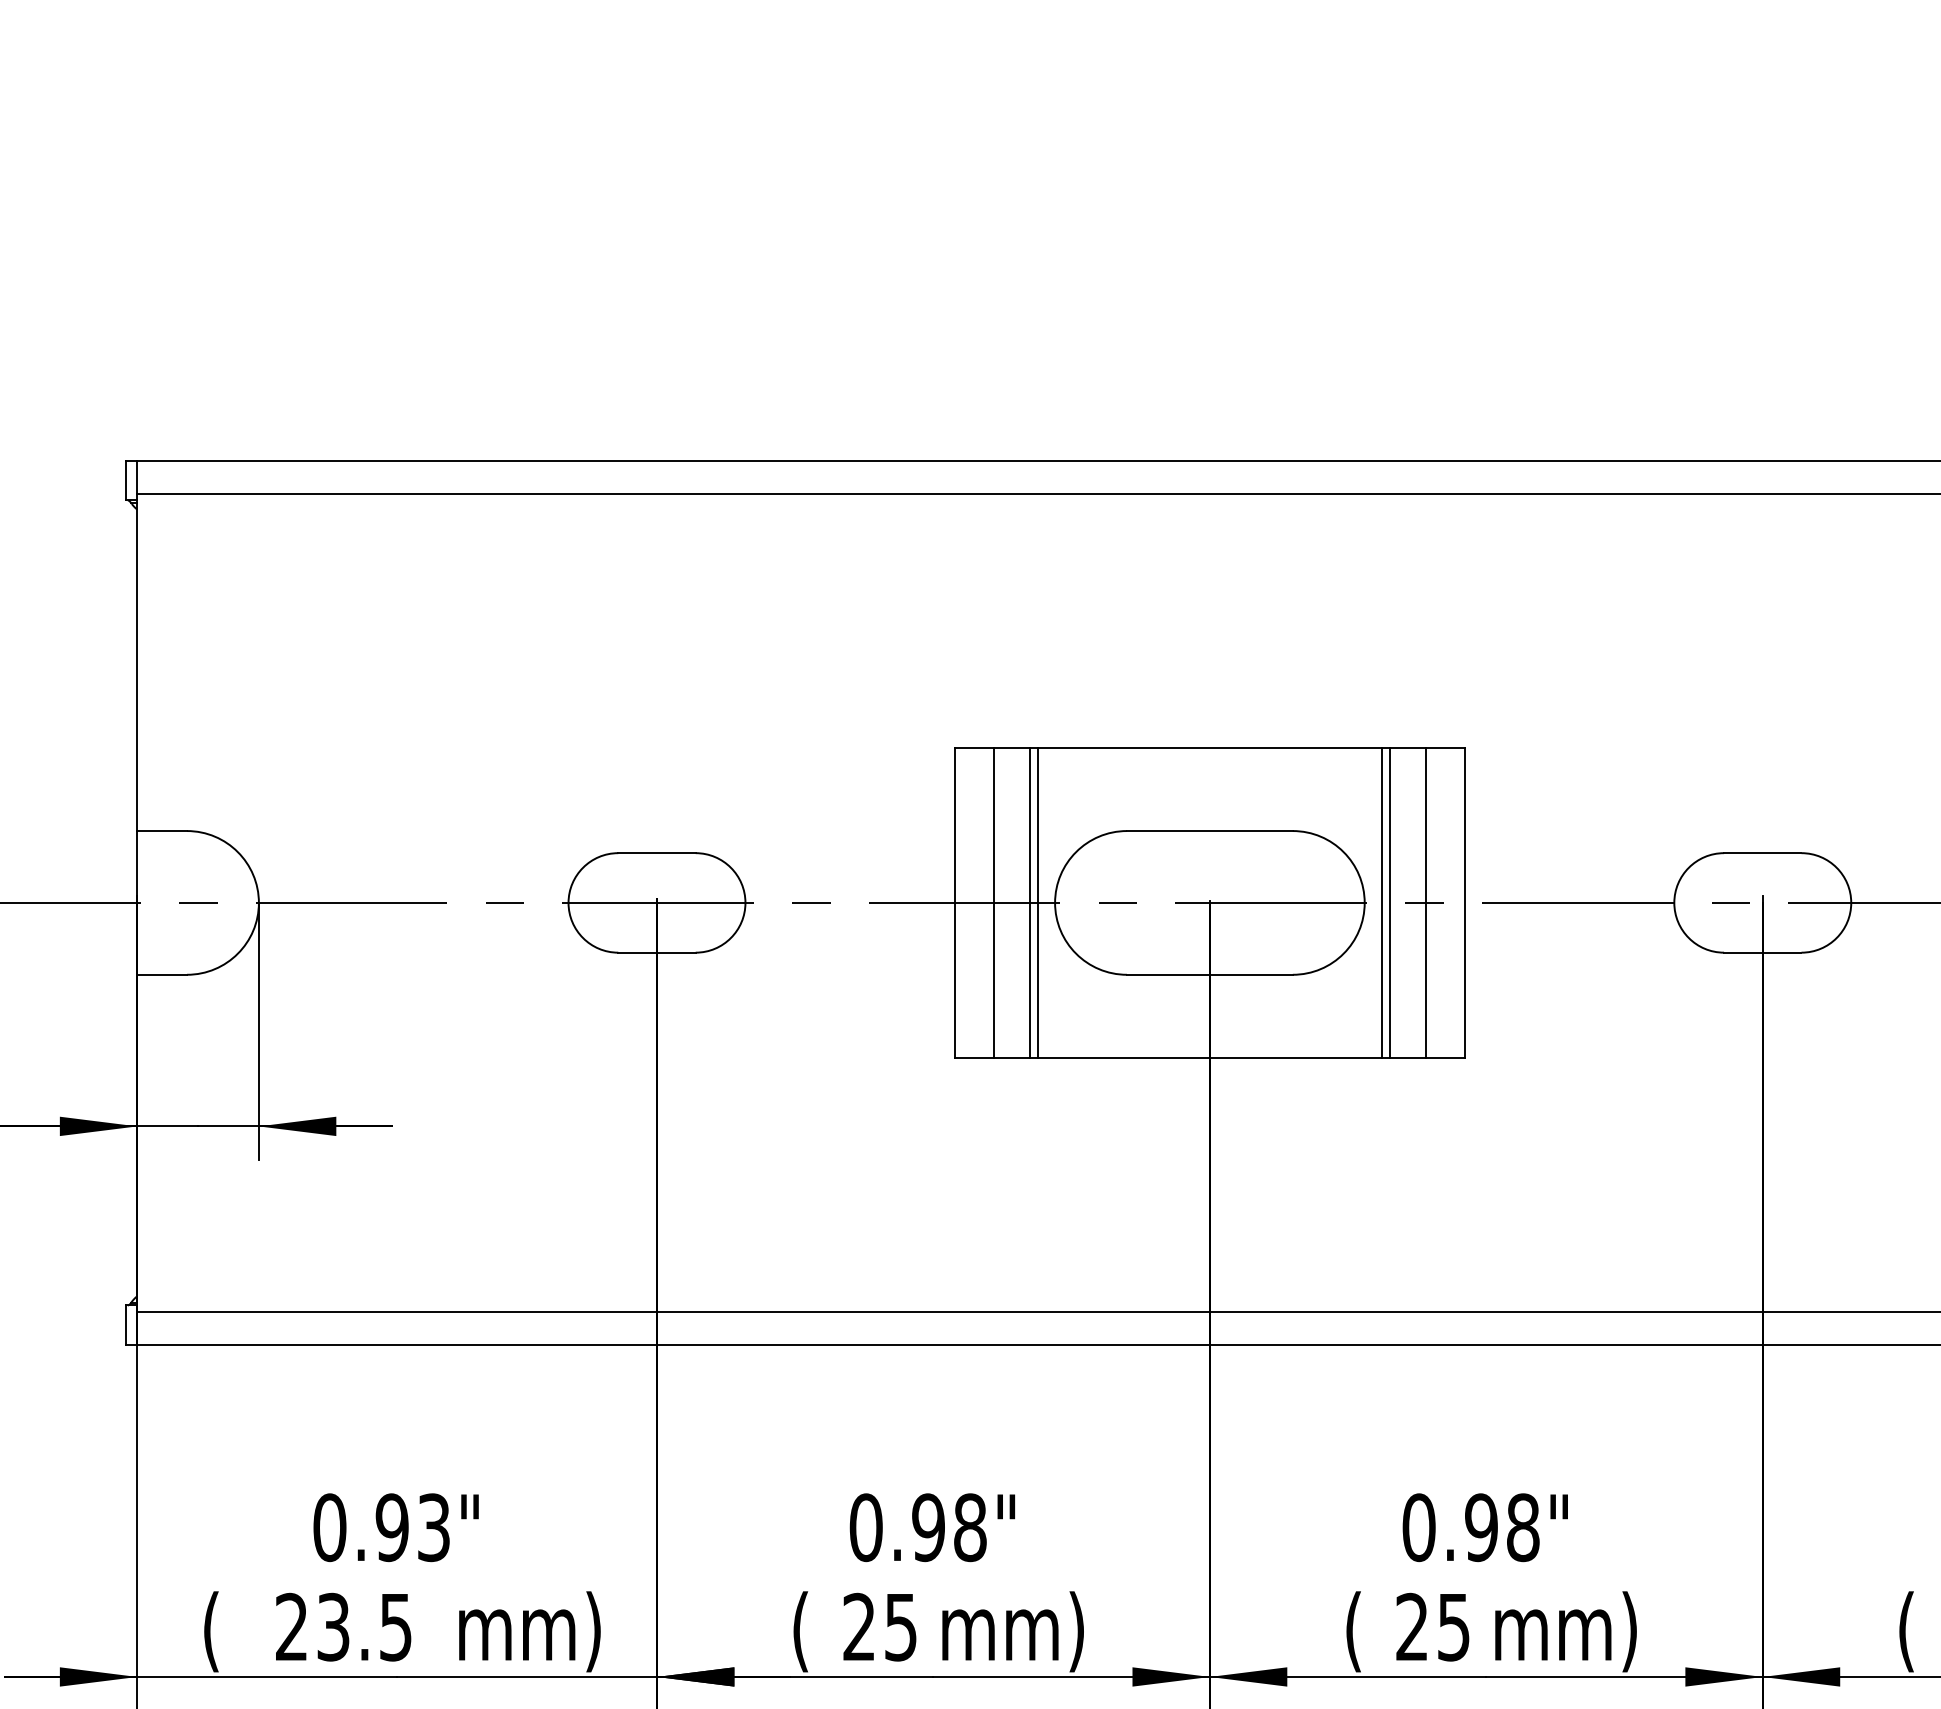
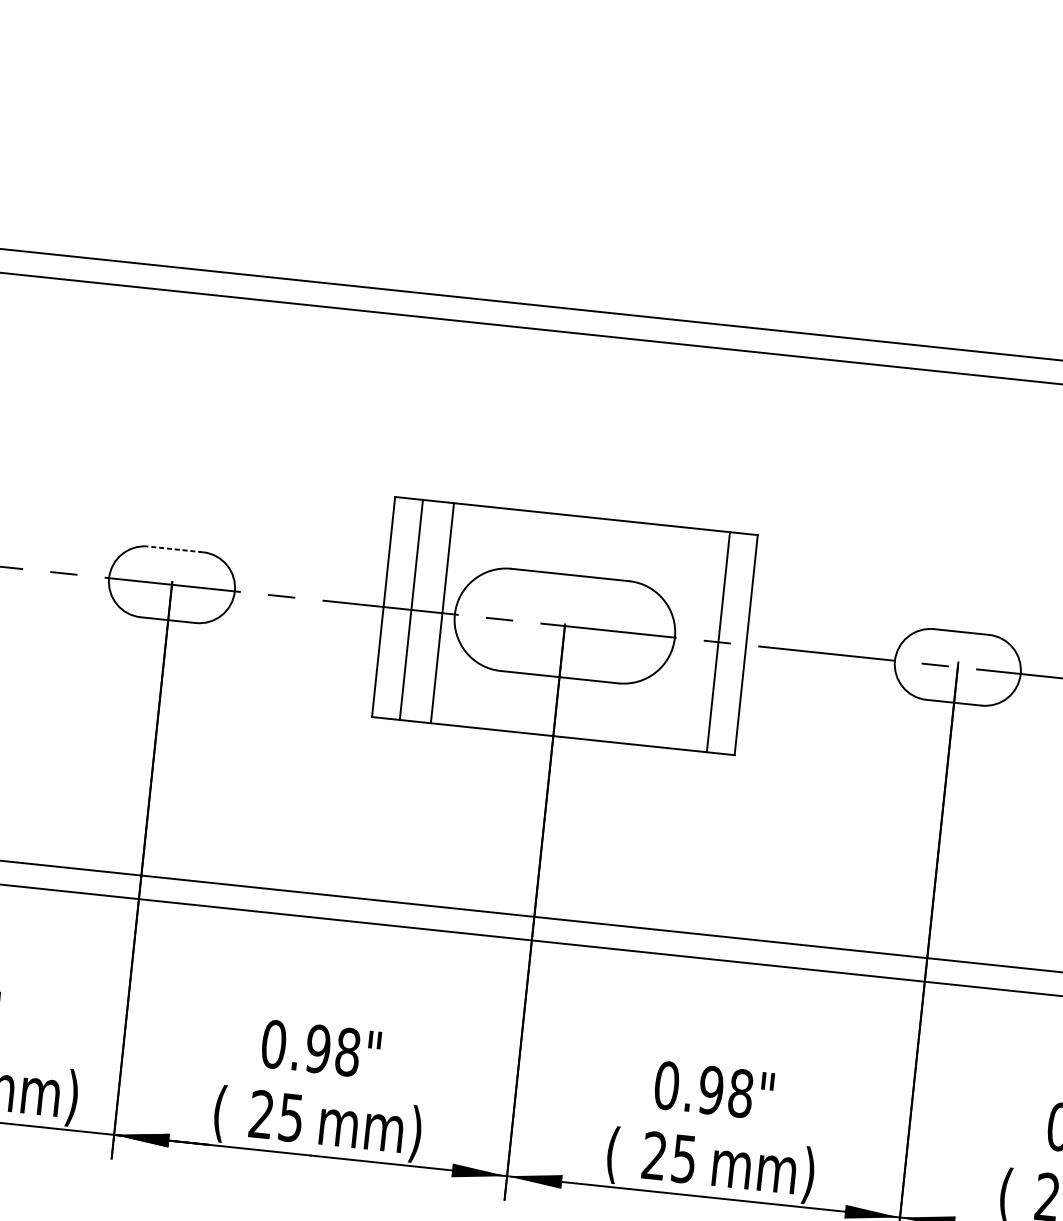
line: (657, 853) -> (176, 549), solid -> dashed
line: (1029, 902) -> (436, 612), removed
line: (1382, 902) -> (687, 638), removed
line: (1390, 902) -> (693, 639), removed

